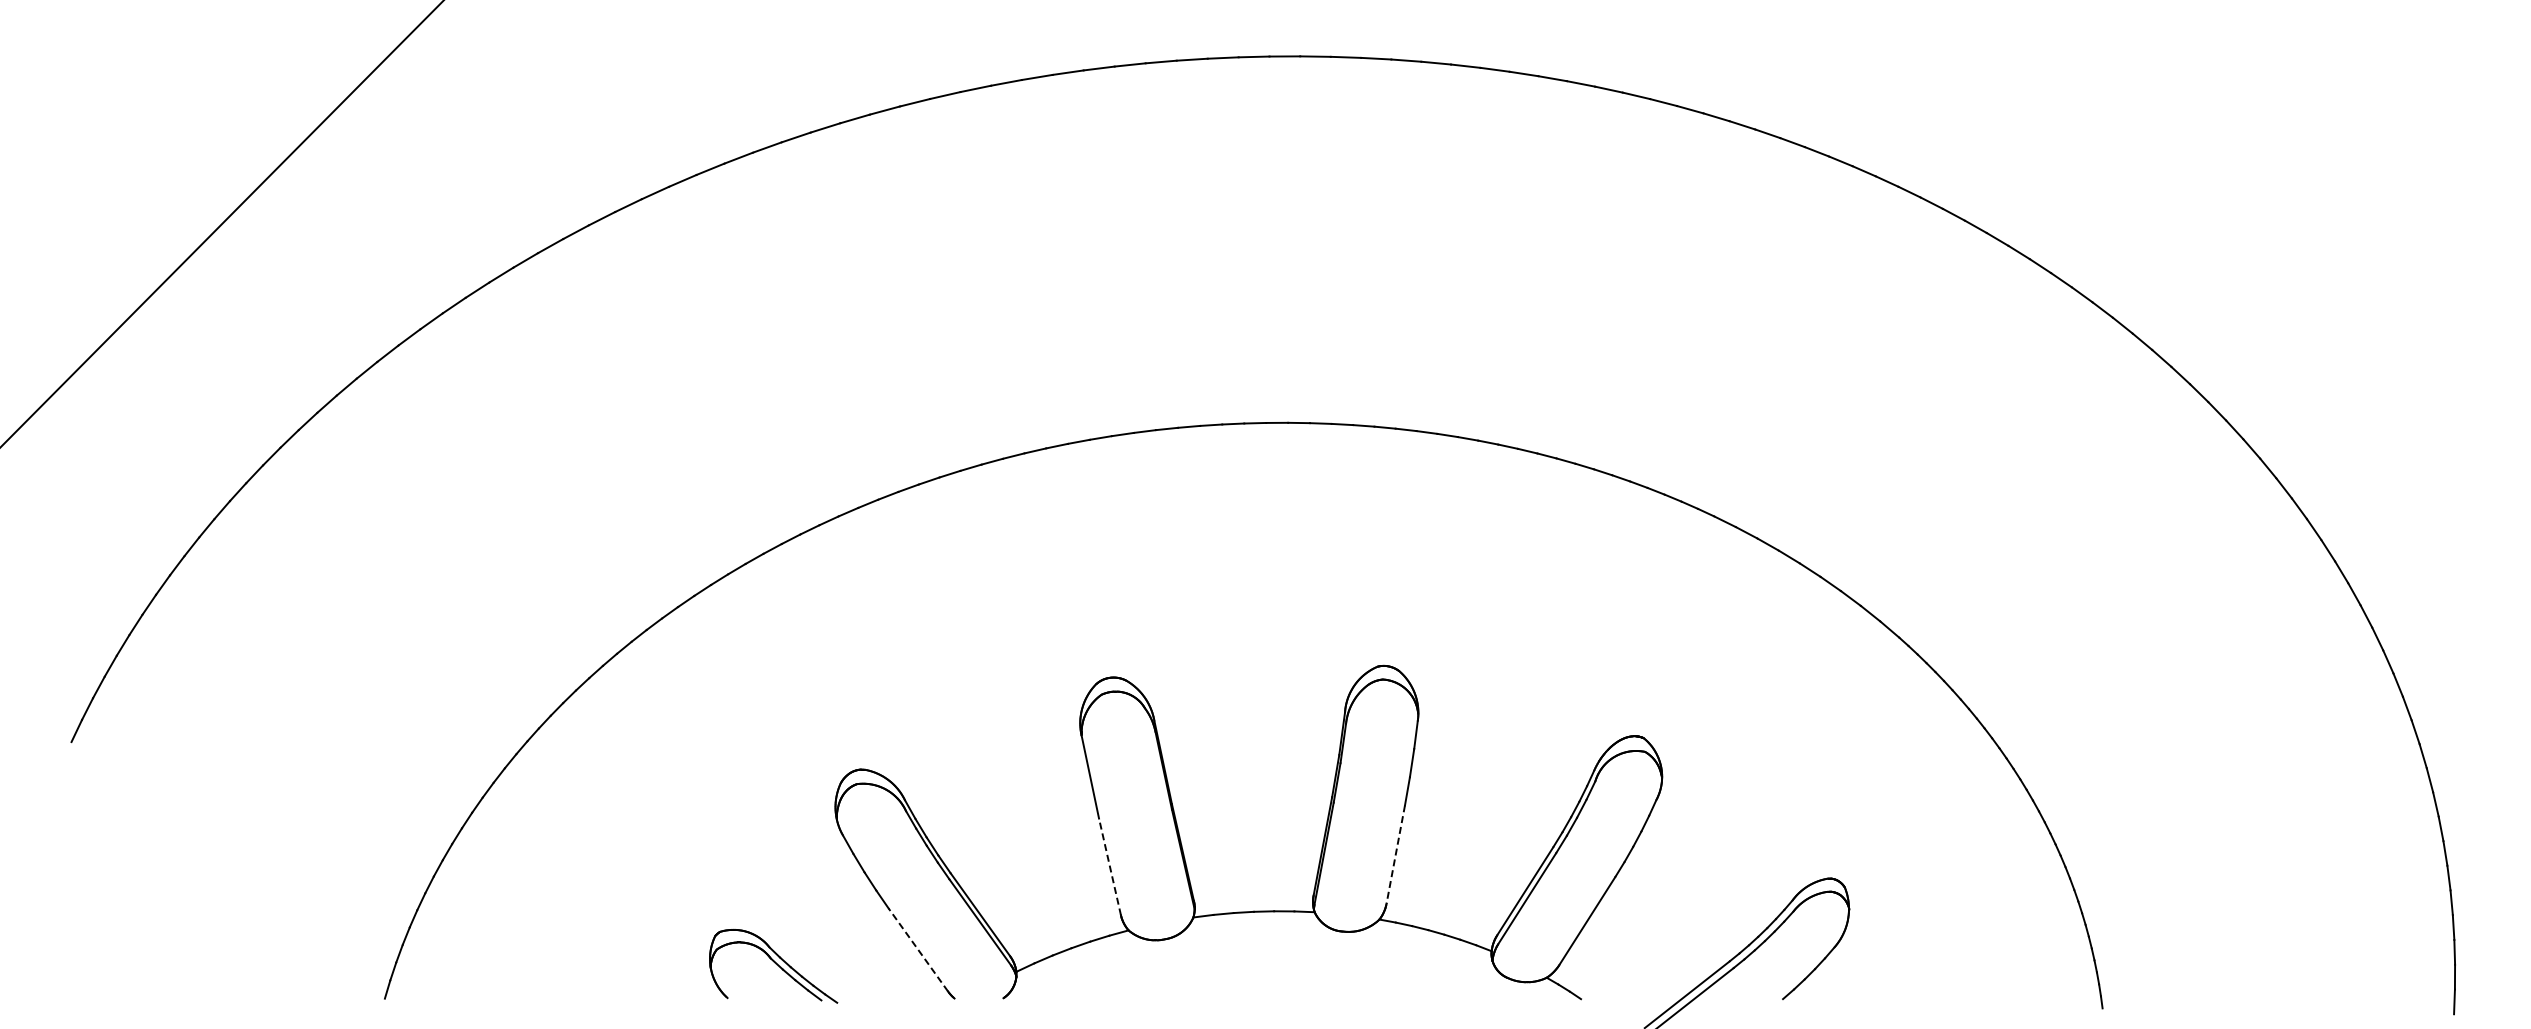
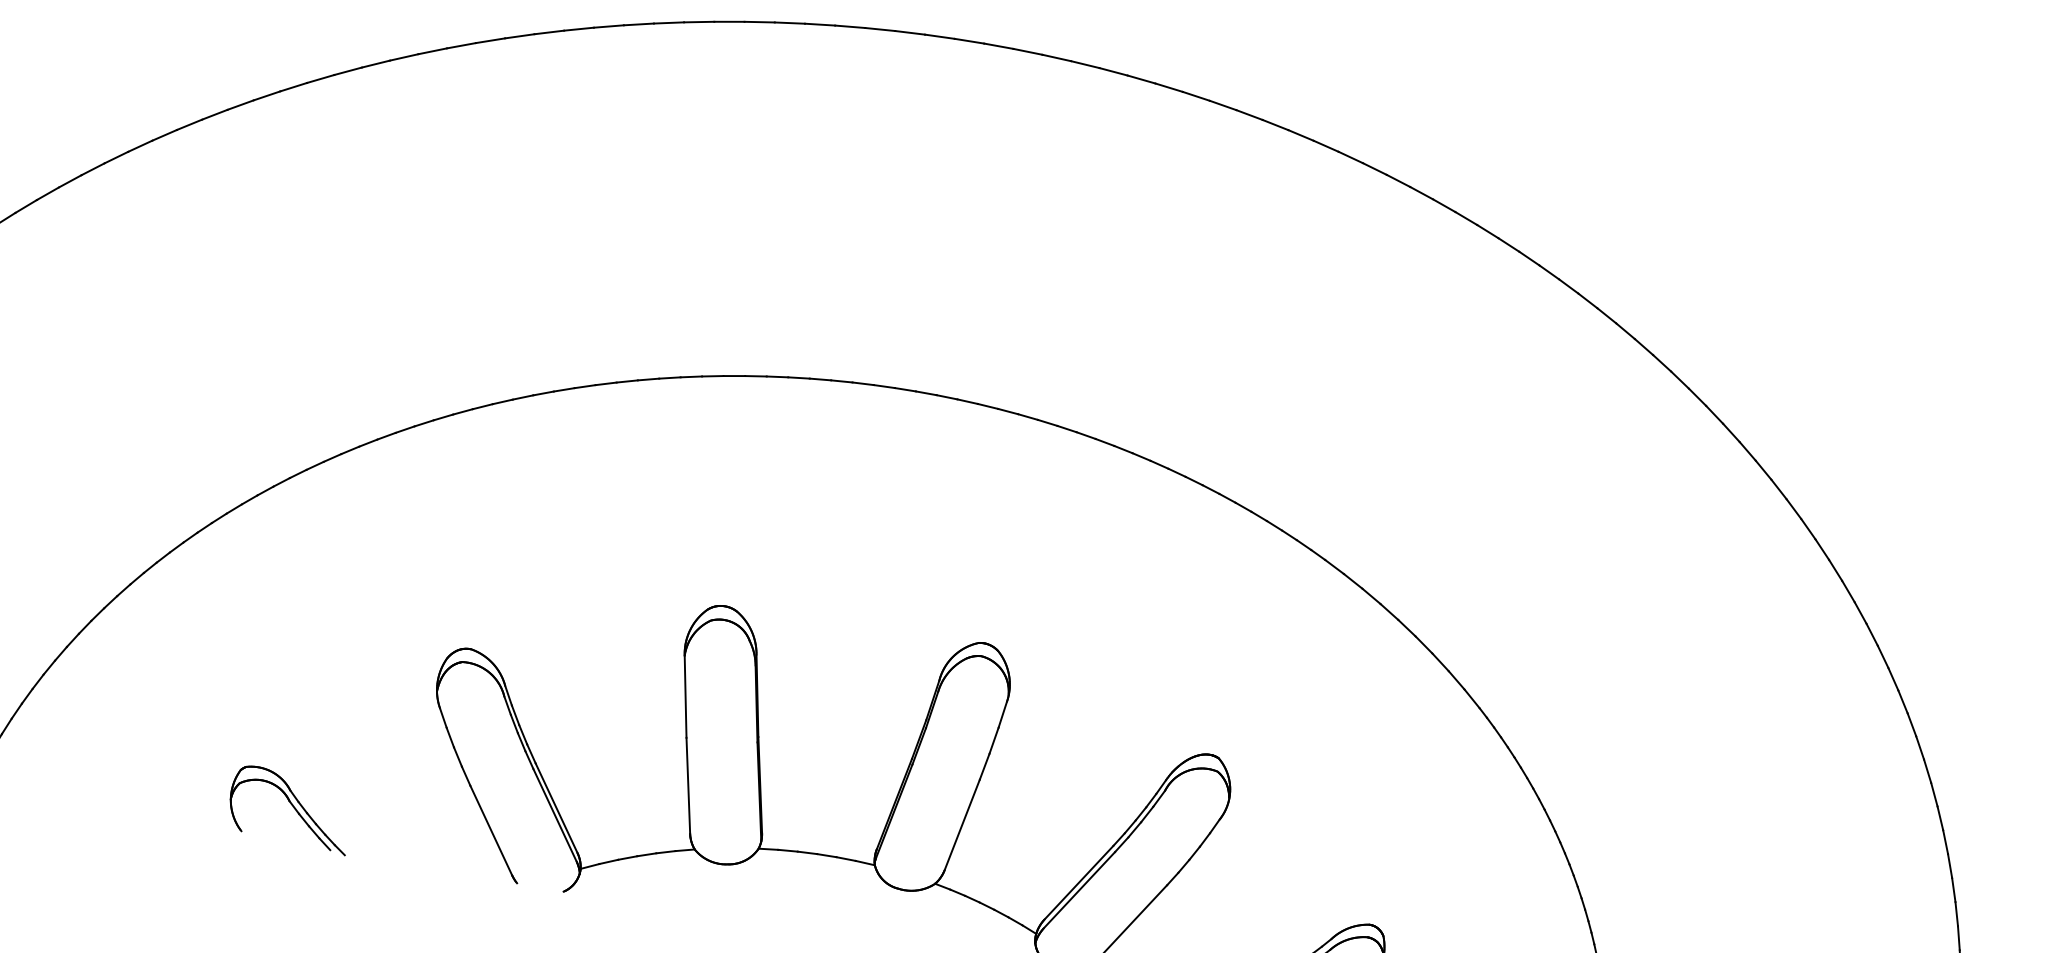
line: (1395, 855) -> (961, 825), dashed -> solid
line: (1110, 866) -> (688, 785), dashed -> solid
line: (918, 949) -> (491, 830), dashed -> solid
part: (773, 966) -> (290, 809), moved

